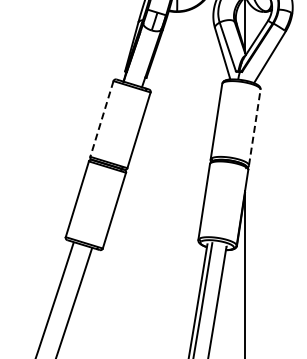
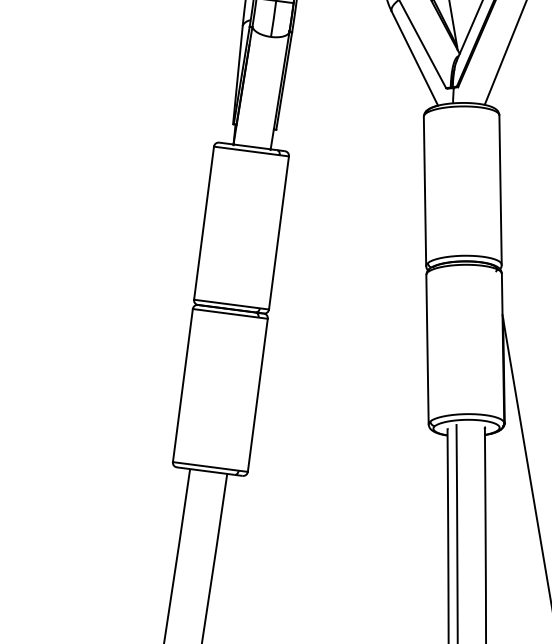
line: (101, 118) -> (203, 222), dashed -> solid
line: (254, 127) -> (499, 190), dashed -> solid

